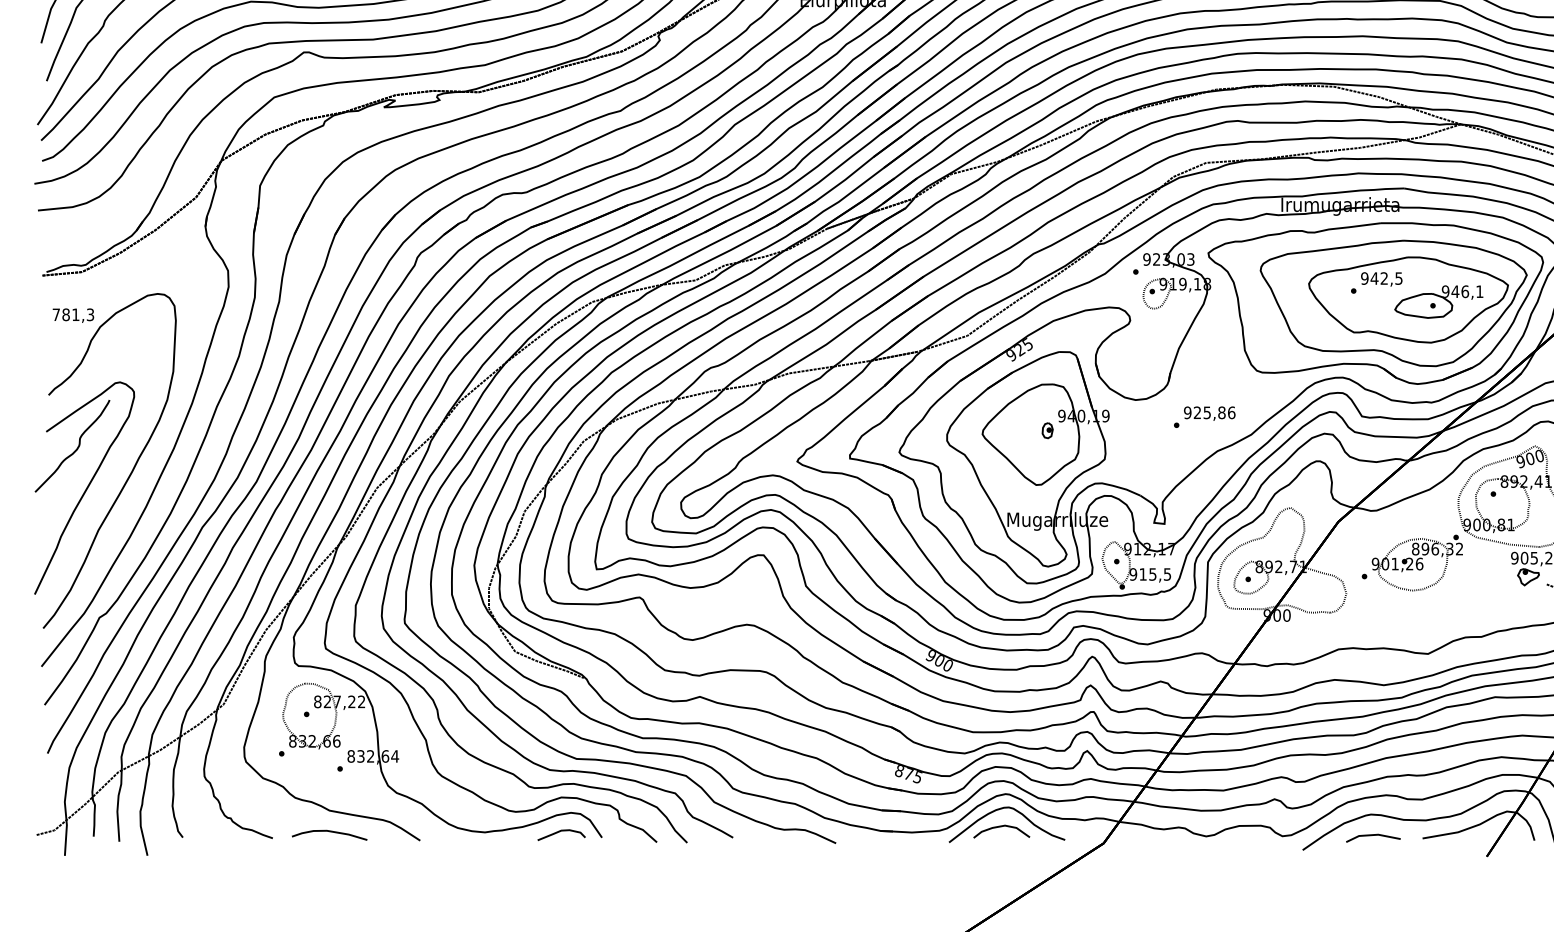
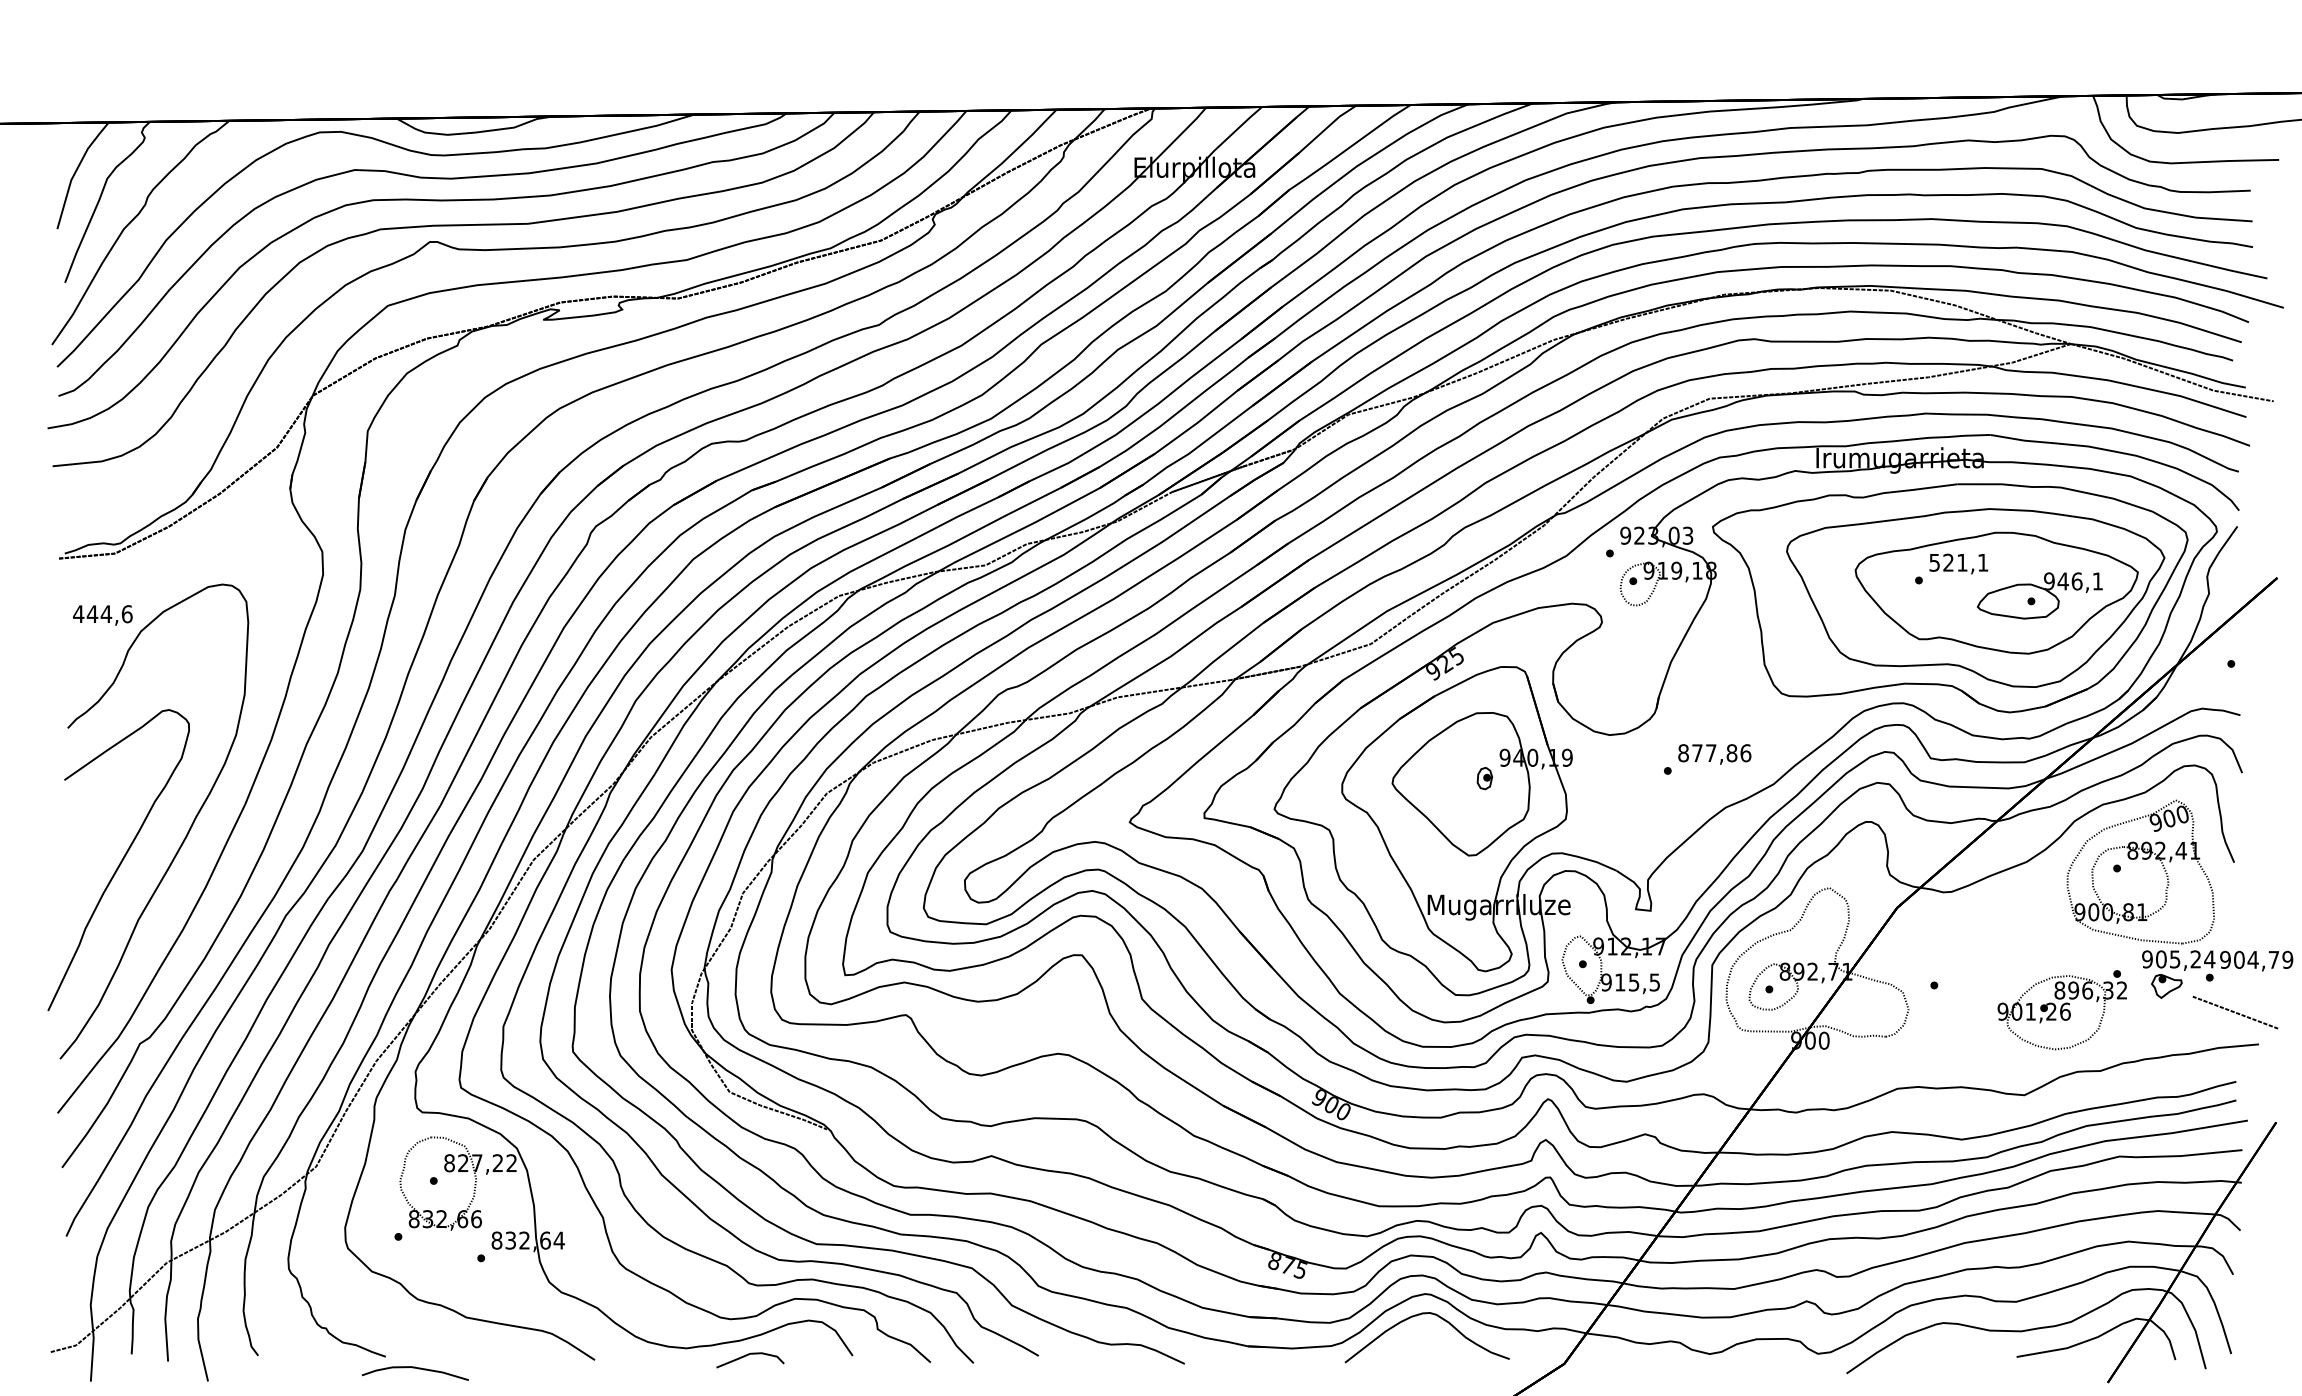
text: (1381, 278) -> (1958, 562), 942,5 -> 521,1
text: (73, 315) -> (102, 614), 781,3 -> 444,6
text: (1197, 413) -> (1697, 753), 925,86 -> 877,86
curve: (75, 449) -> (106, 805), removed
part: (1416, 563) -> (2061, 1010), moved
curve: (999, 827) -> (1416, 1341), removed
curve: (329, 831) -> (414, 1368), moved
curve: (560, 831) -> (749, 1355), moved
line: (1372, 836) -> (1945, 1353), removed

